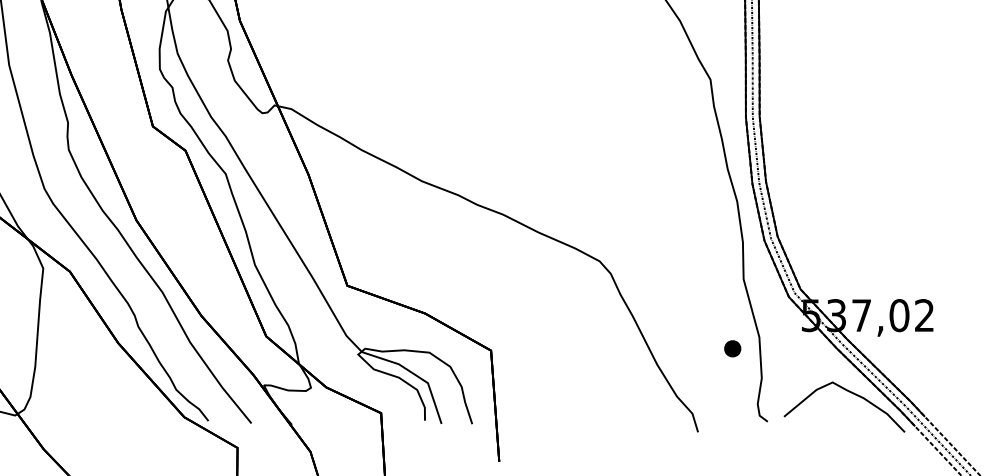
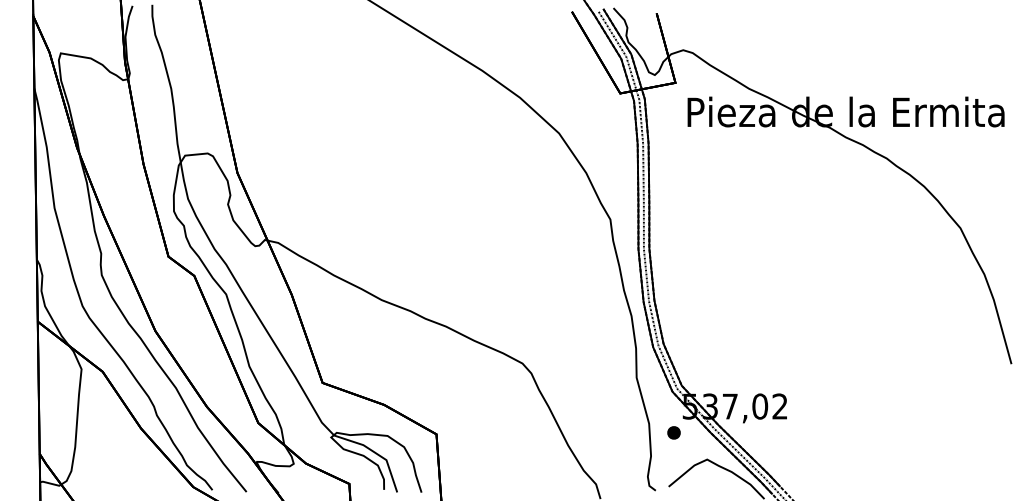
part: (732, 348) -> (673, 432), moved

